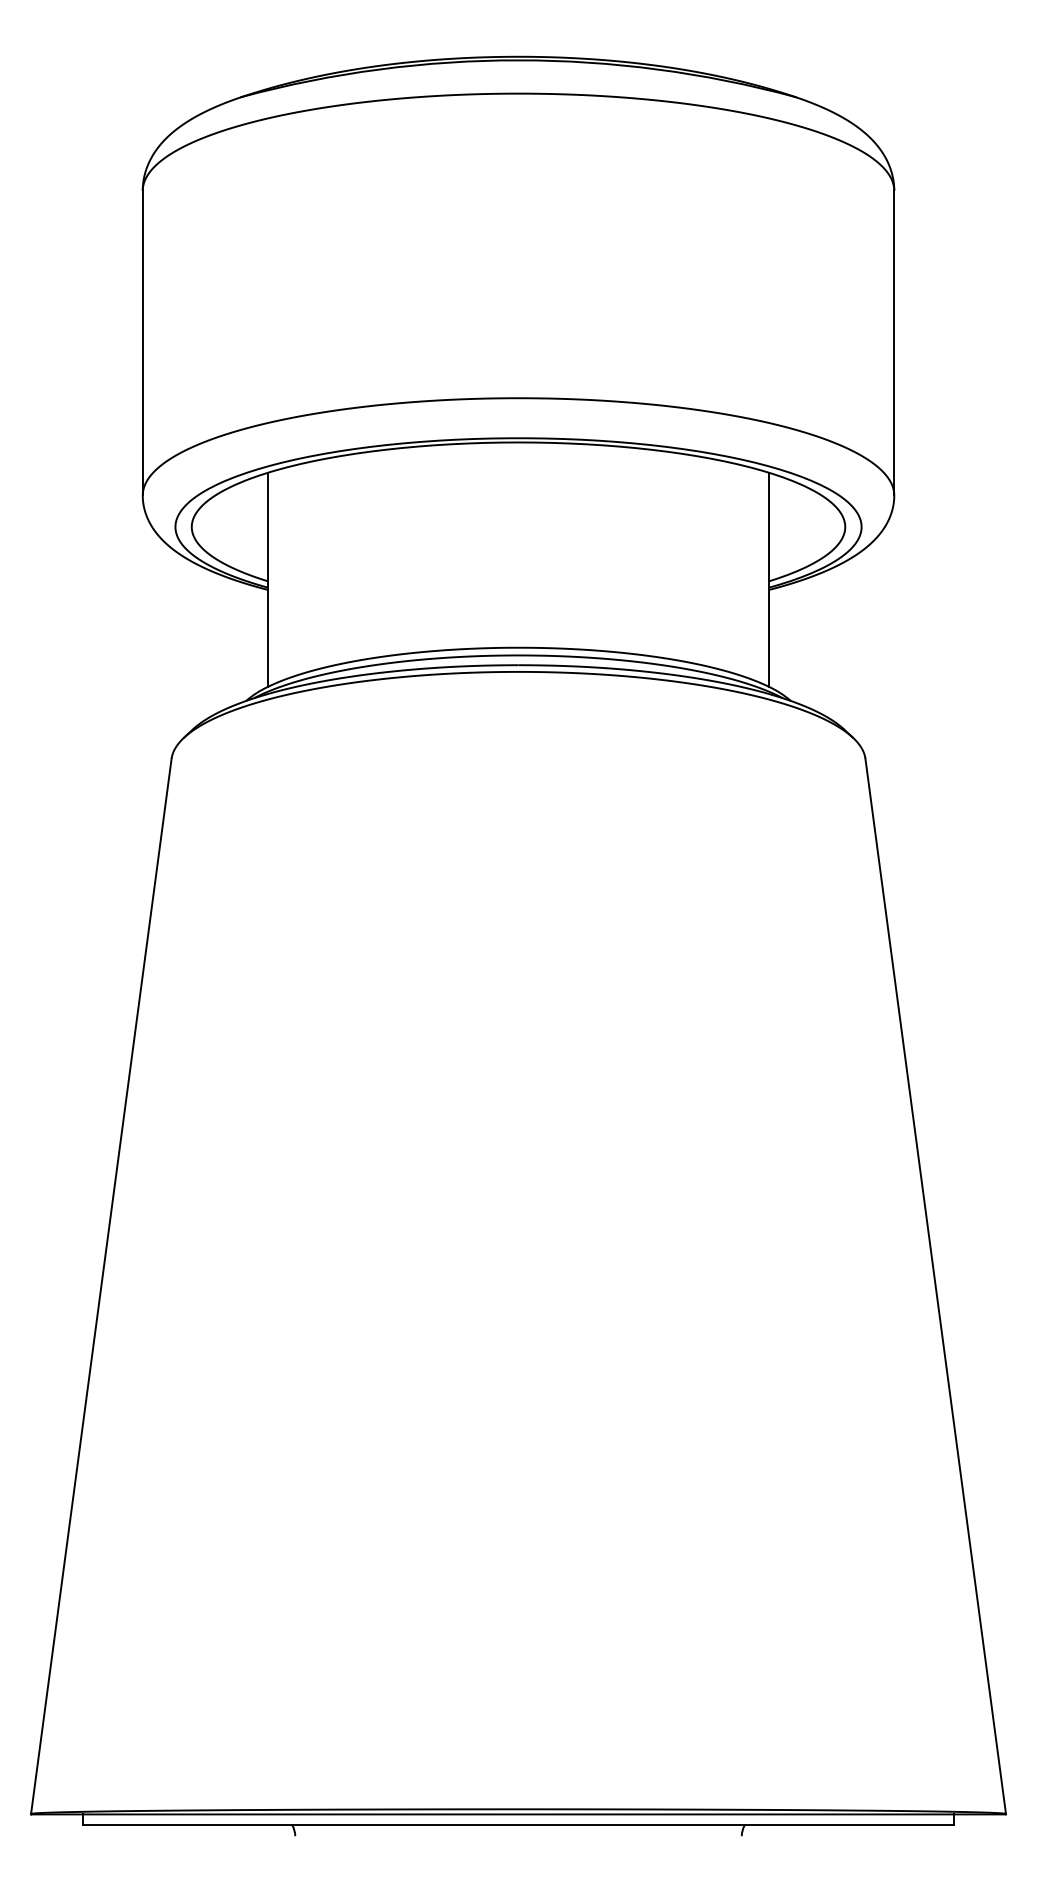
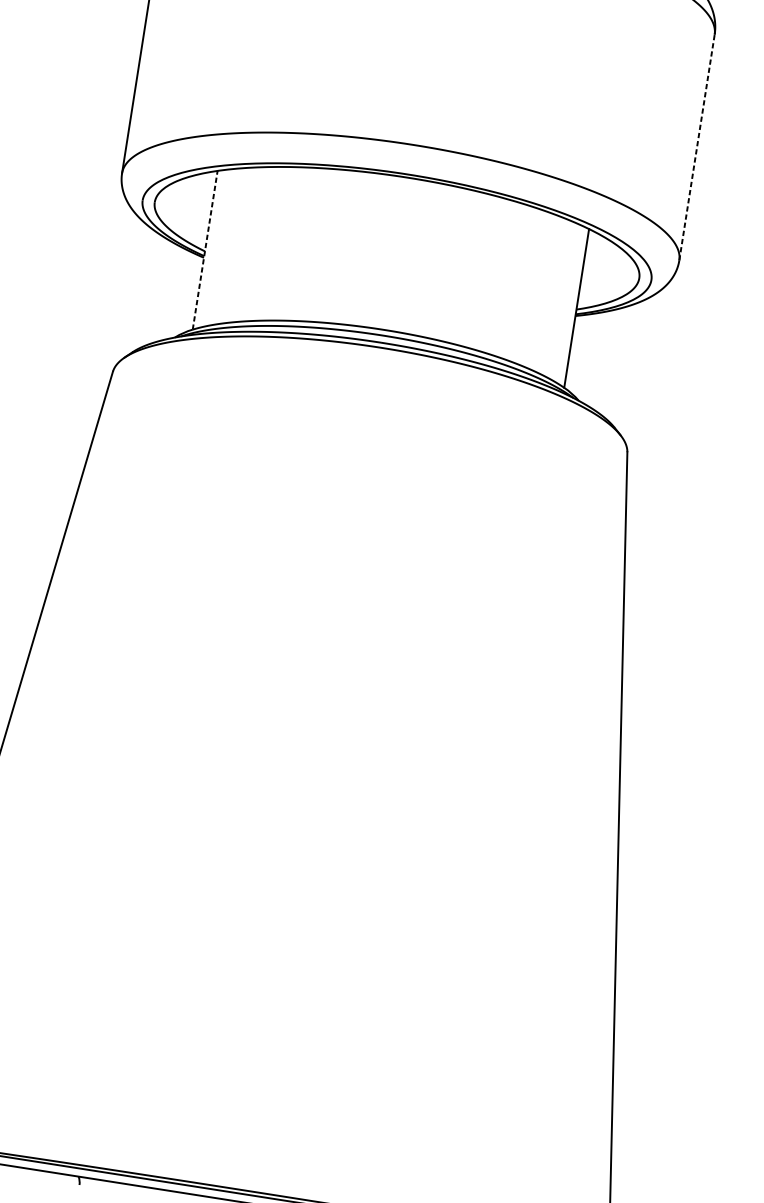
line: (894, 342) -> (697, 147), solid -> dashed
line: (268, 579) -> (205, 250), solid -> dashed

